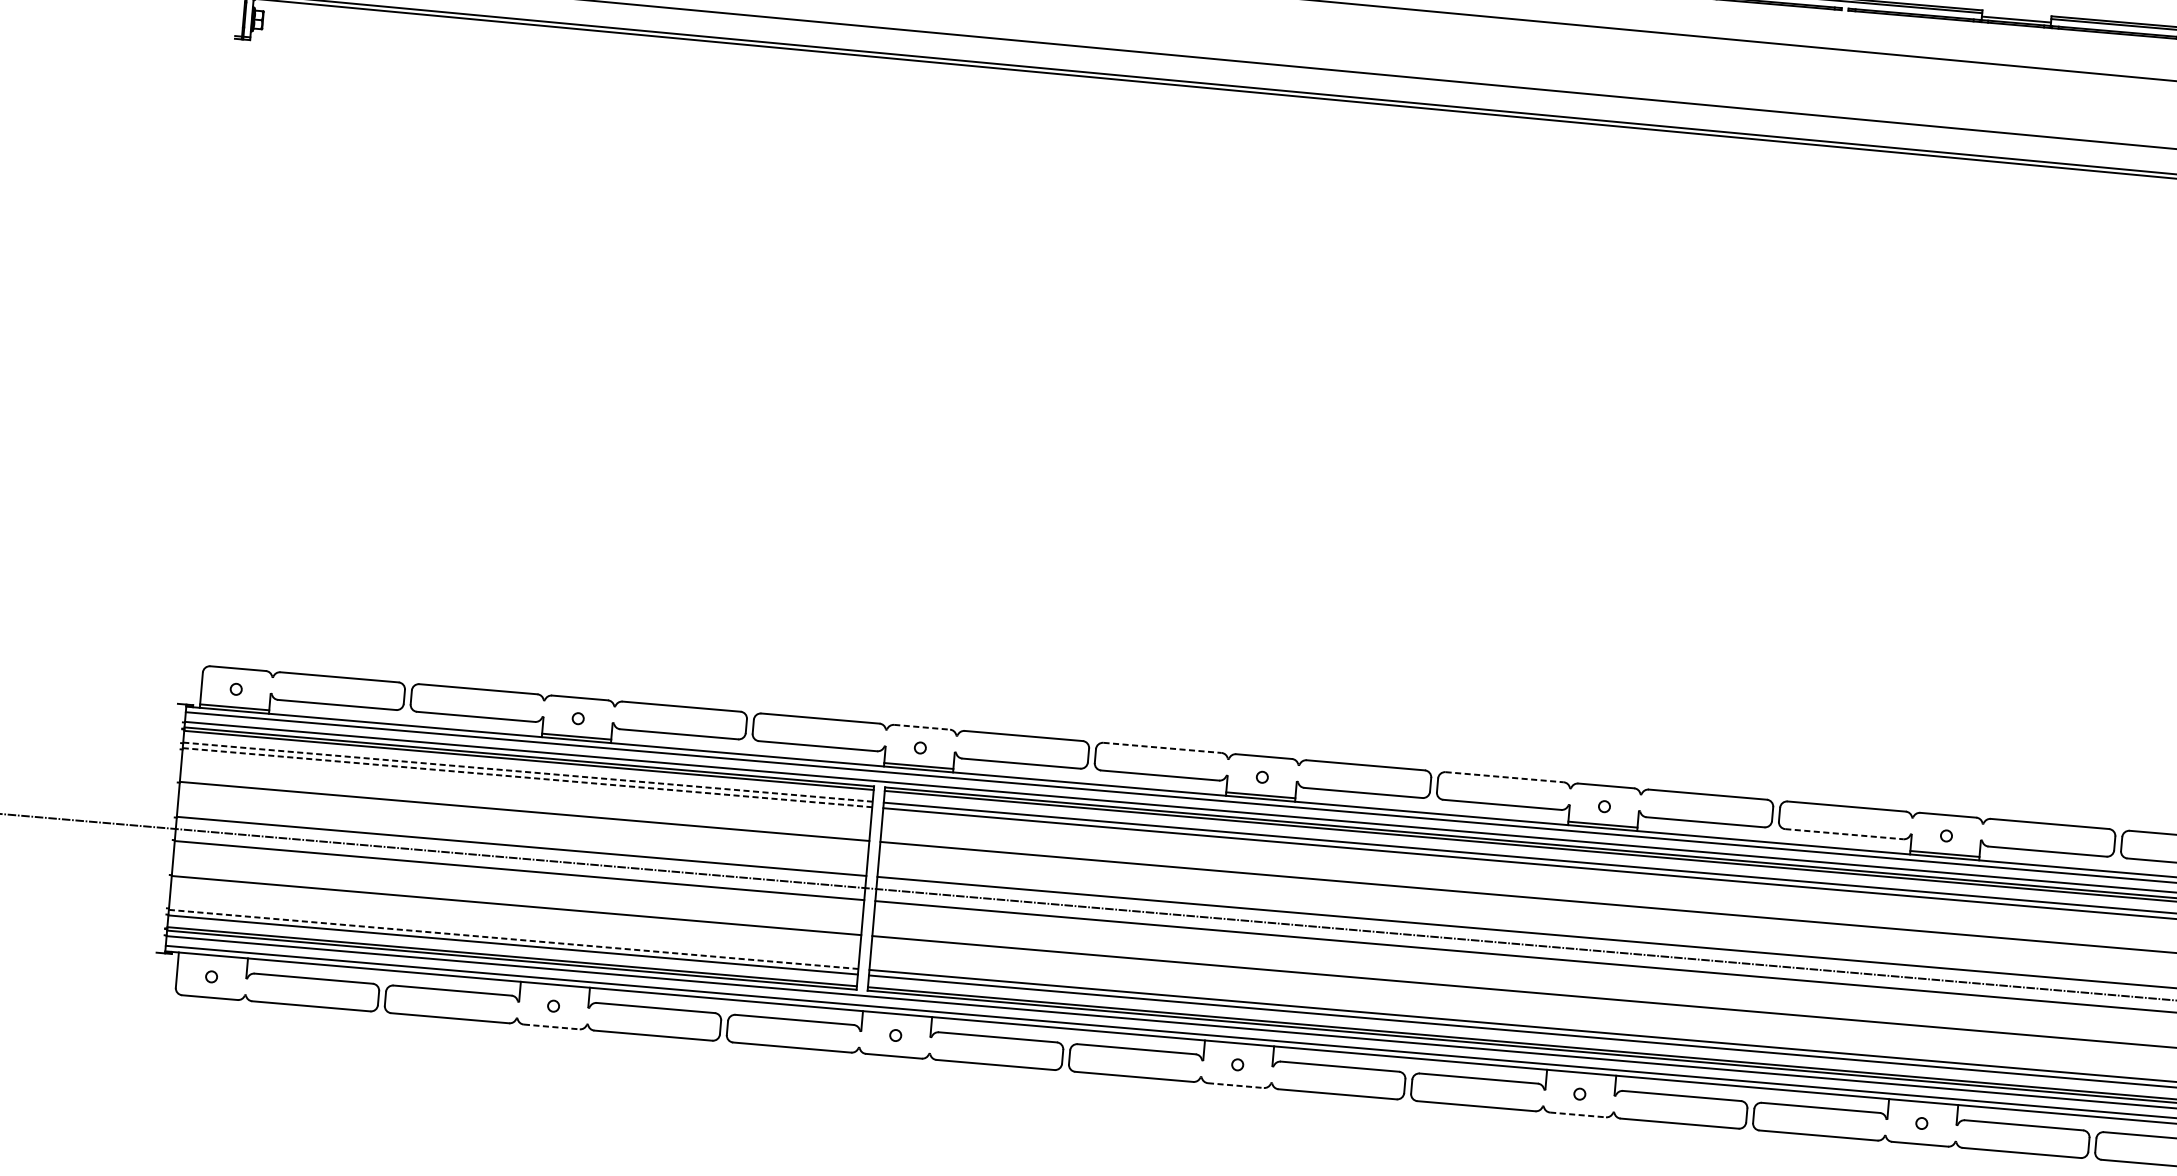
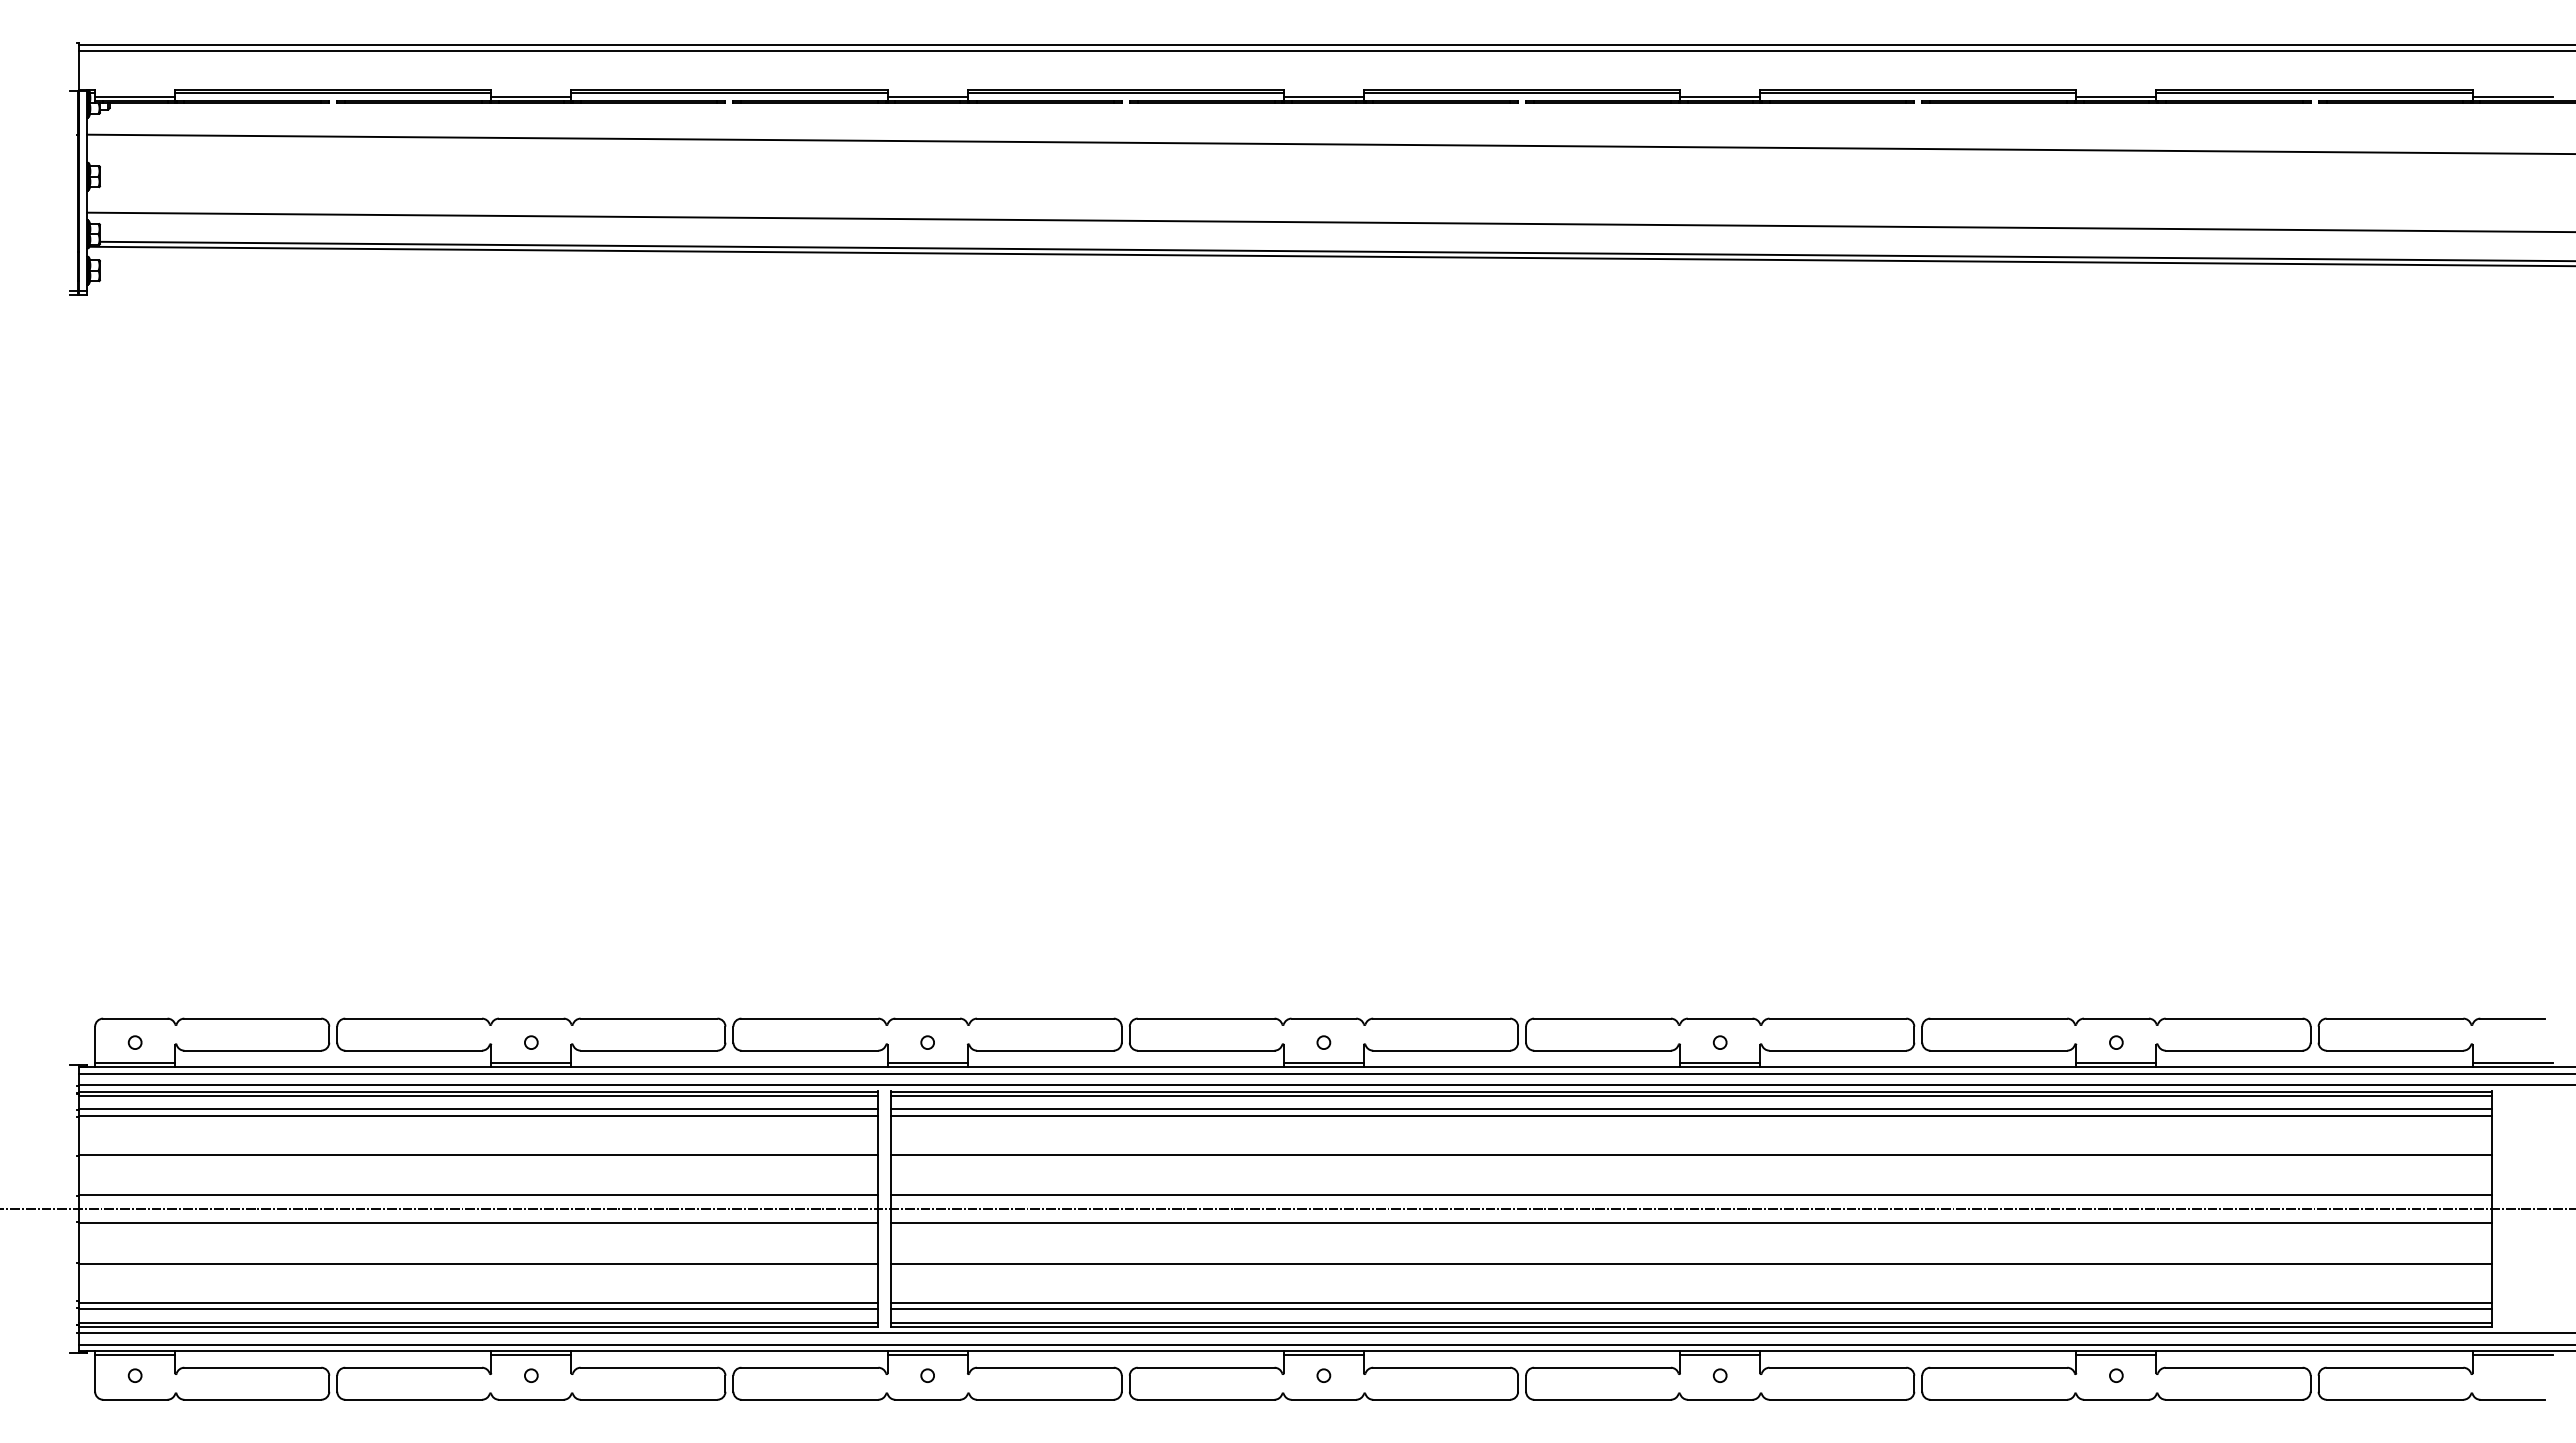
line: (922, 727) -> (928, 1018), dashed -> solid
line: (1162, 747) -> (1206, 1018), dashed -> solid
line: (528, 772) -> (479, 1109), dashed -> solid
line: (528, 777) -> (479, 1115), dashed -> solid
line: (1505, 777) -> (1603, 1018), dashed -> solid
line: (1845, 834) -> (1999, 1050), dashed -> solid
line: (514, 939) -> (479, 1302), dashed -> solid
line: (213, 958) -> (135, 1354), added
line: (555, 987) -> (531, 1354), added
line: (897, 1017) -> (927, 1354), added
line: (551, 1026) -> (531, 1399), dashed -> solid
line: (1238, 1046) -> (1323, 1354), added
line: (1581, 1075) -> (1720, 1354), added
line: (1236, 1085) -> (1324, 1399), dashed -> solid
line: (1923, 1105) -> (2116, 1354), added
line: (1578, 1114) -> (1720, 1399), dashed -> solid

